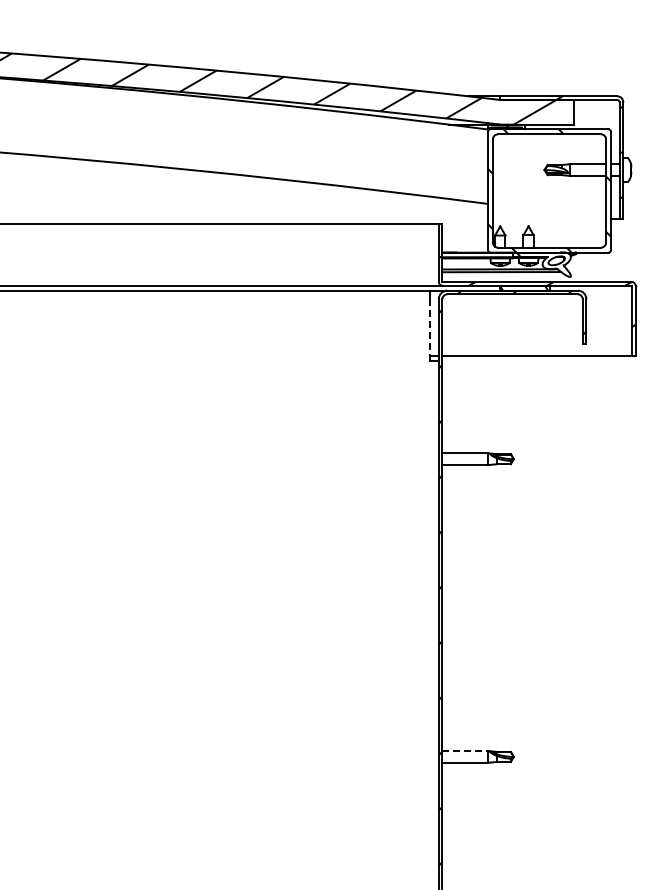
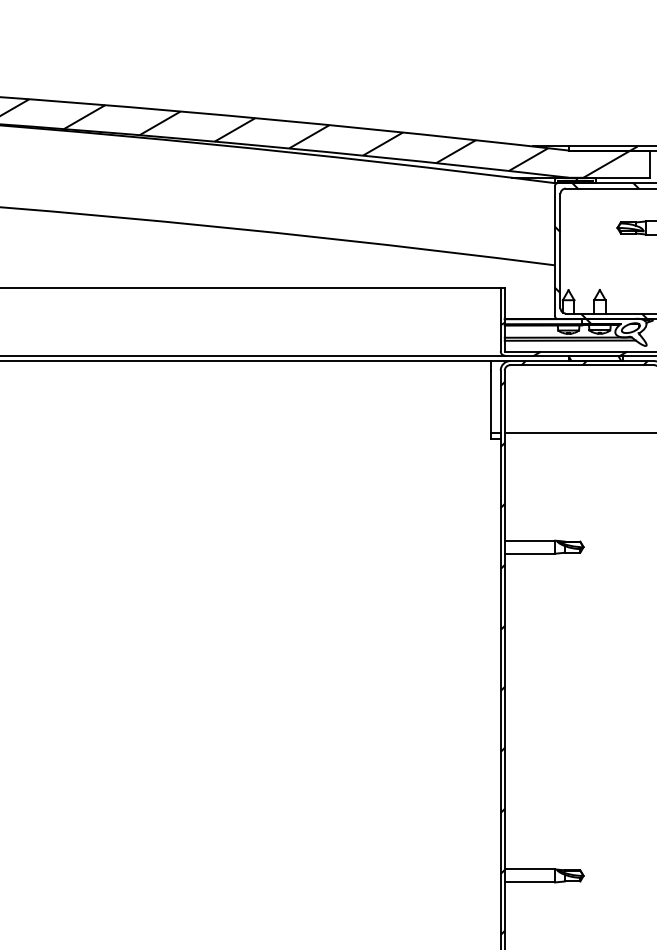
line: (430, 330) -> (491, 405), dashed -> solid
line: (465, 751) -> (530, 869), dashed -> solid

